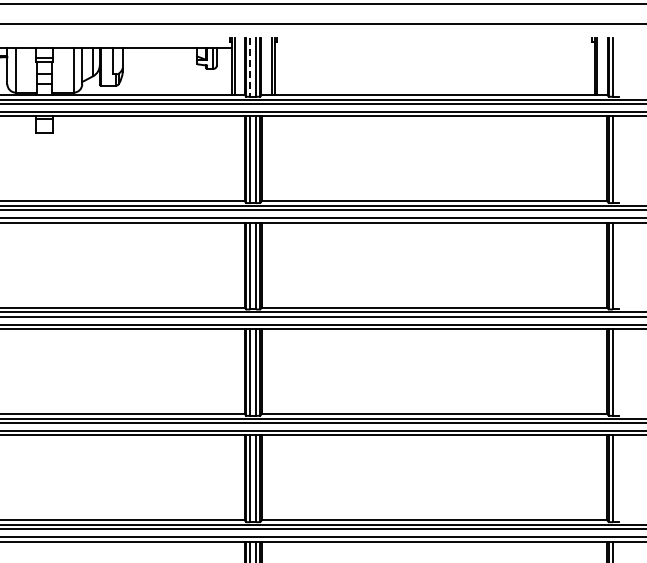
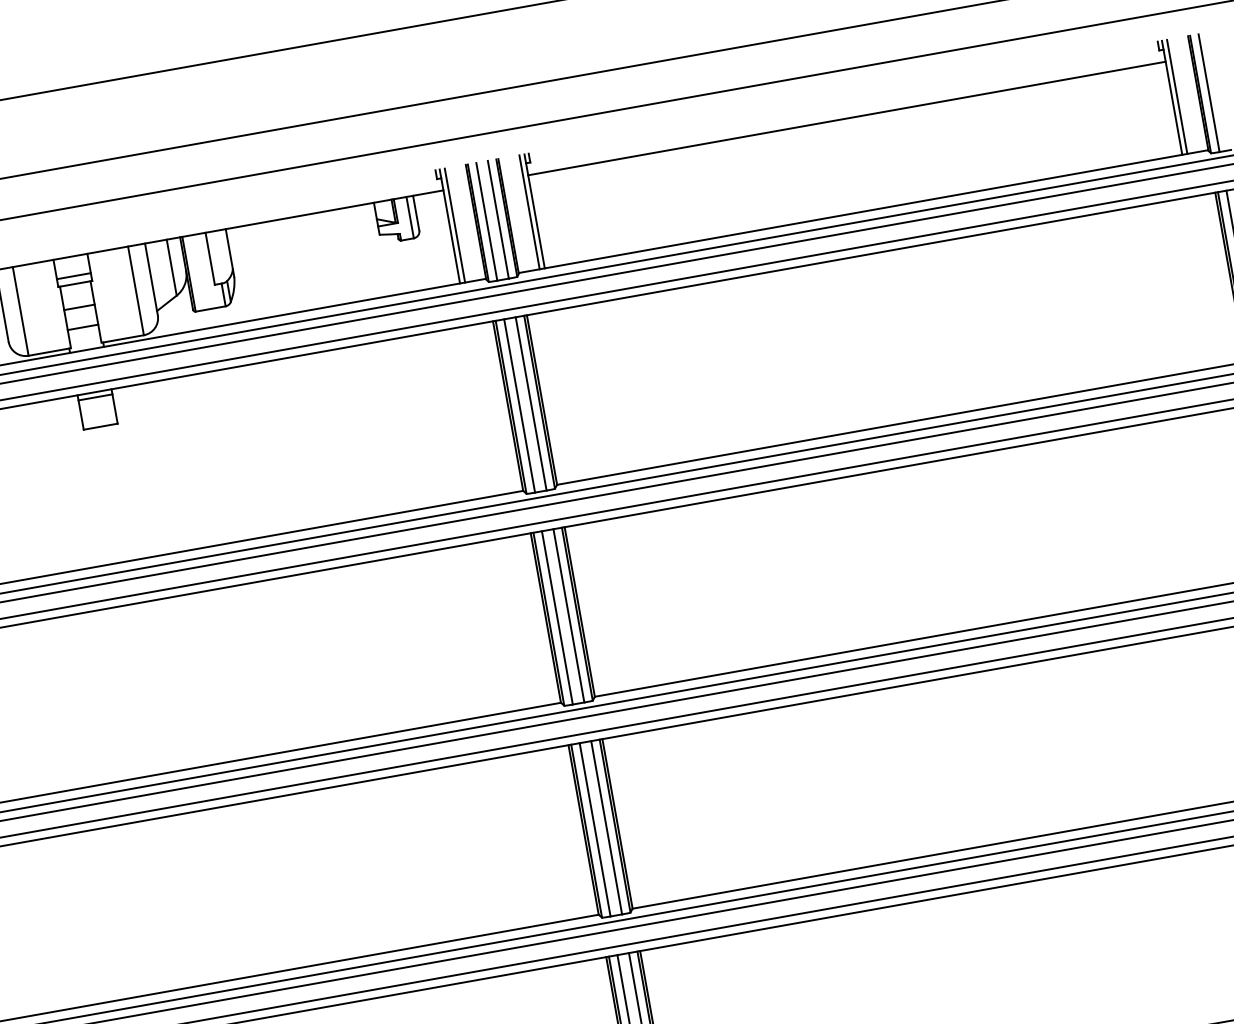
line: (434, 48) -> (847, 119), added
line: (250, 67) -> (487, 222), dashed -> solid

